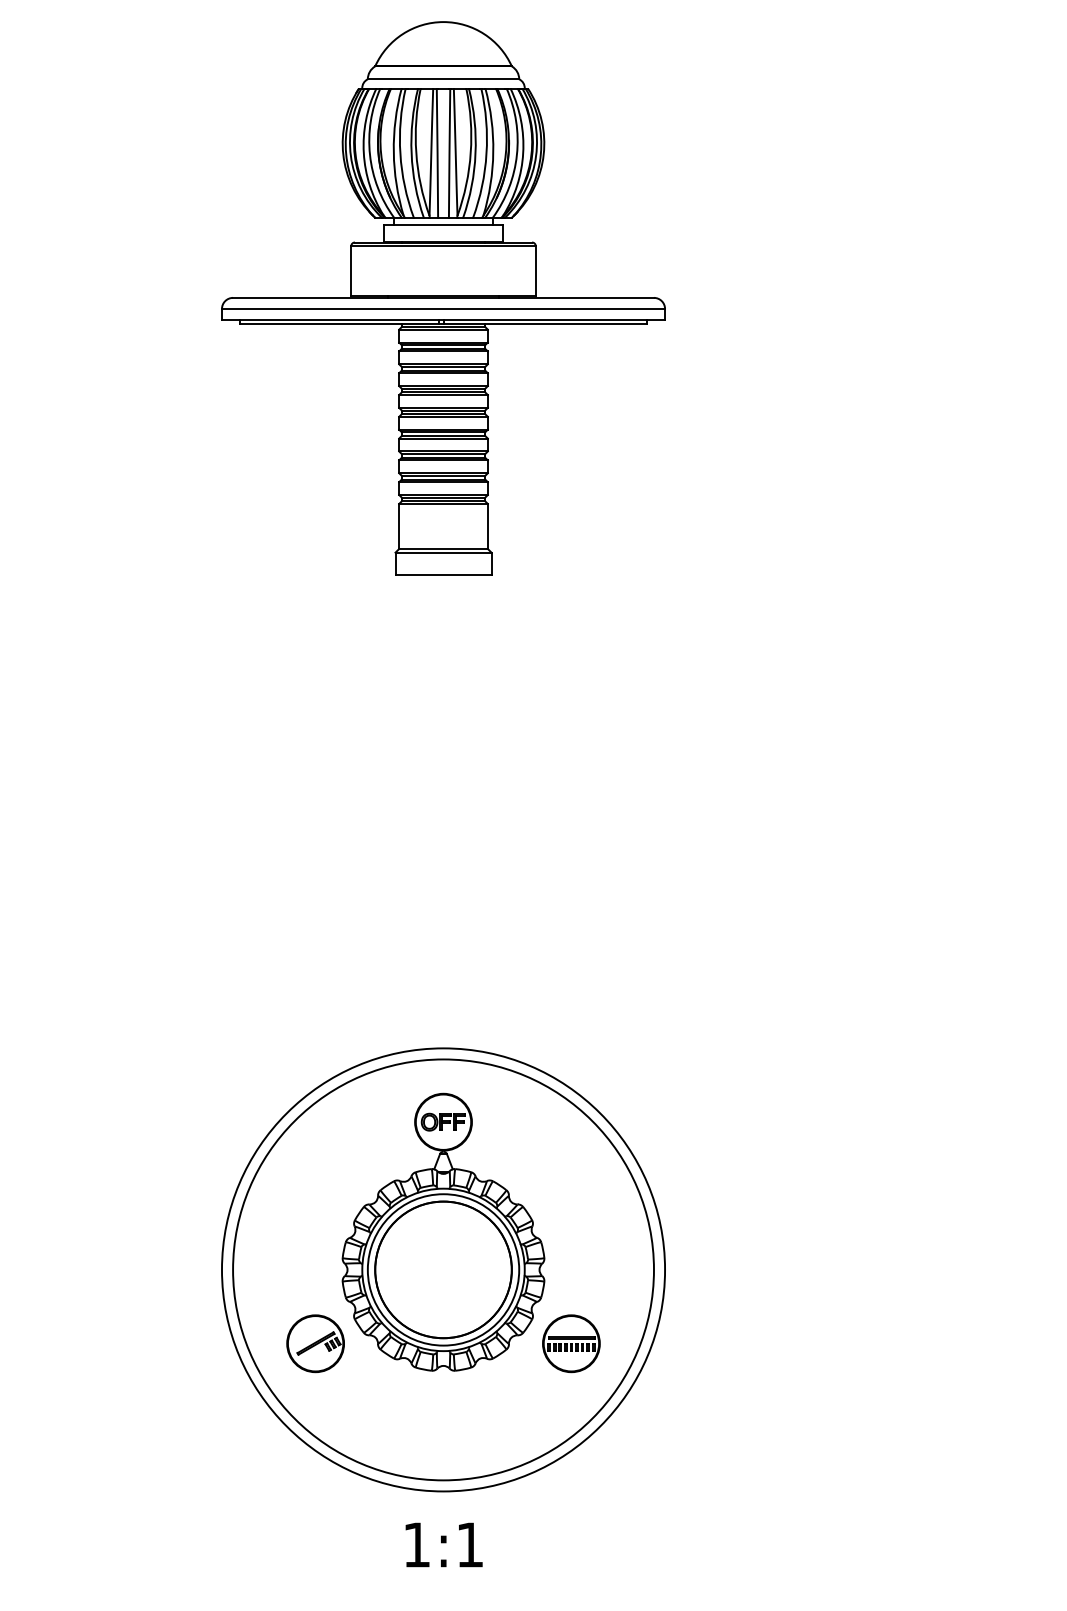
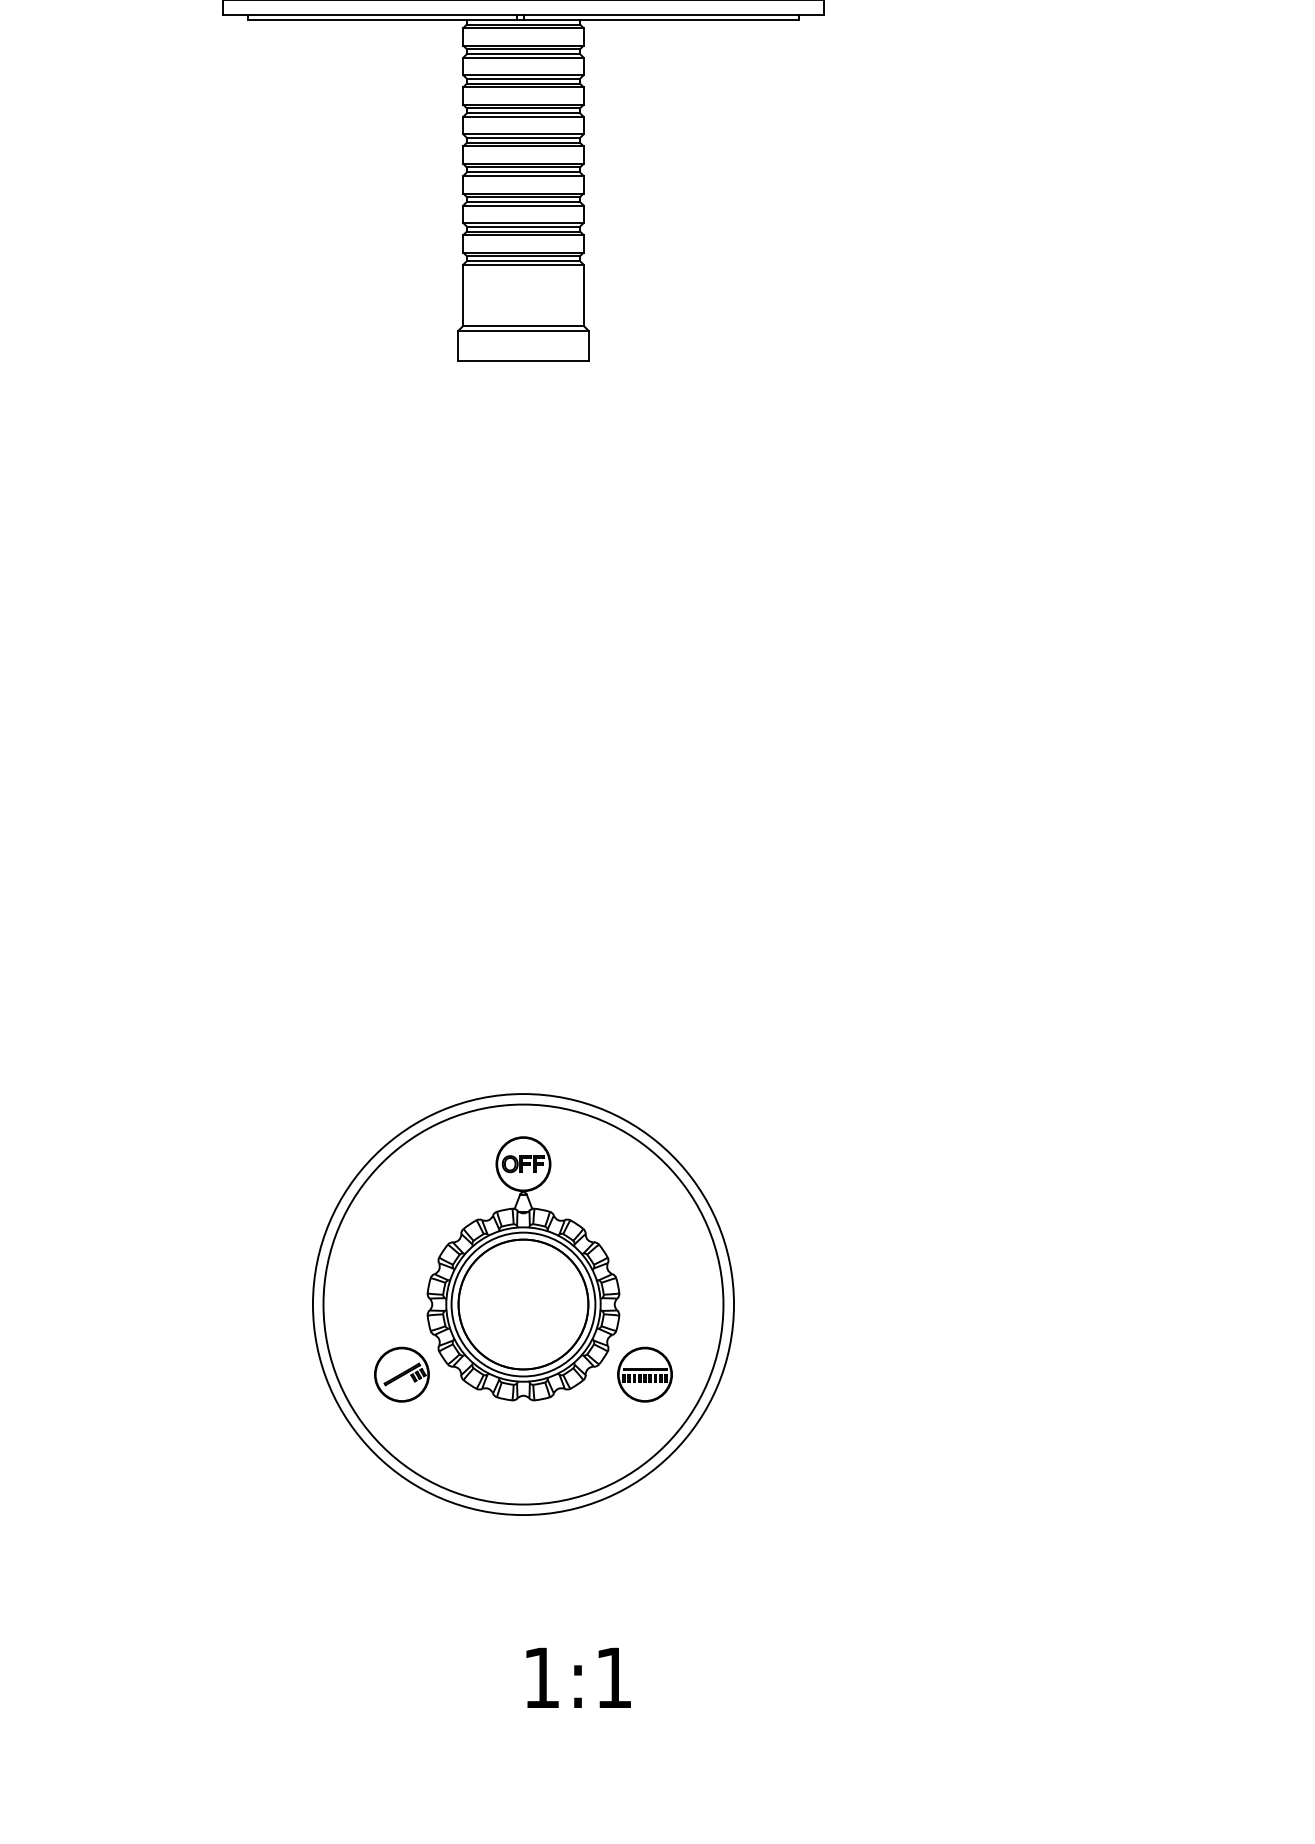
part: (443, 1269) -> (523, 1303), size x0.7
text: (443, 1544) -> (577, 1677), moved

